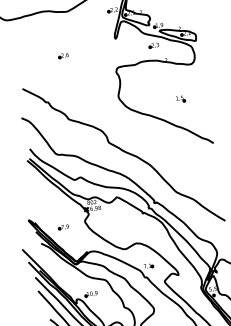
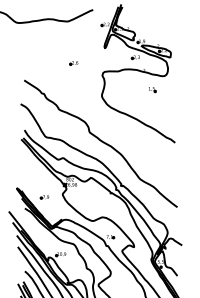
part: (63, 56) -> (73, 63), moved
part: (180, 100) -> (152, 90), moved

